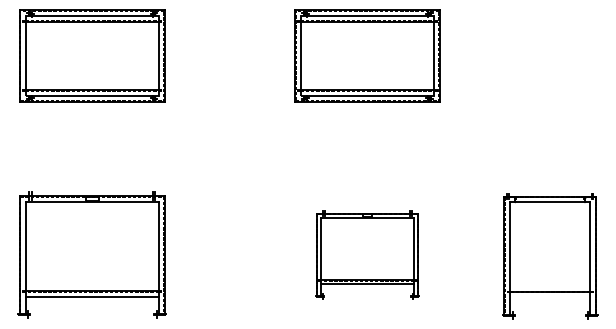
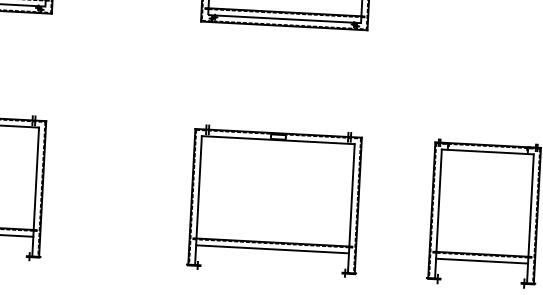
part: (367, 254) -> (275, 200), size x1.43
line: (550, 297) -> (482, 260), added

